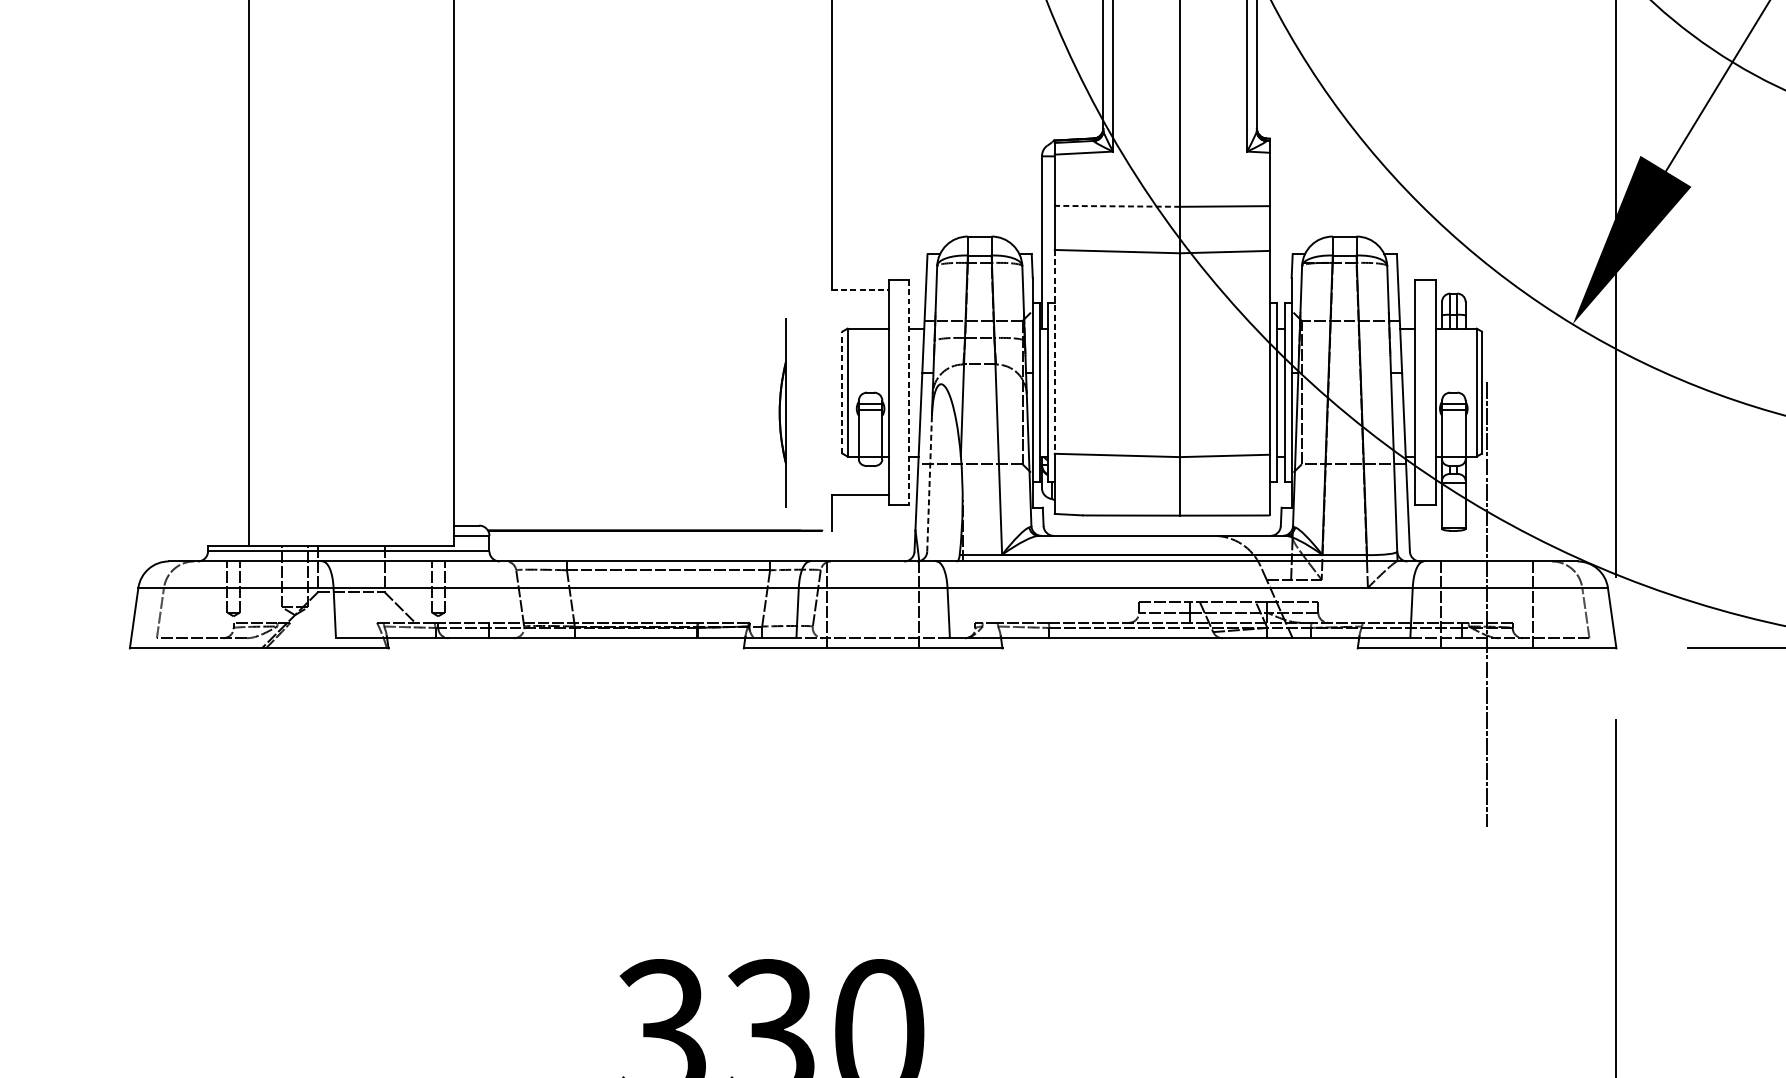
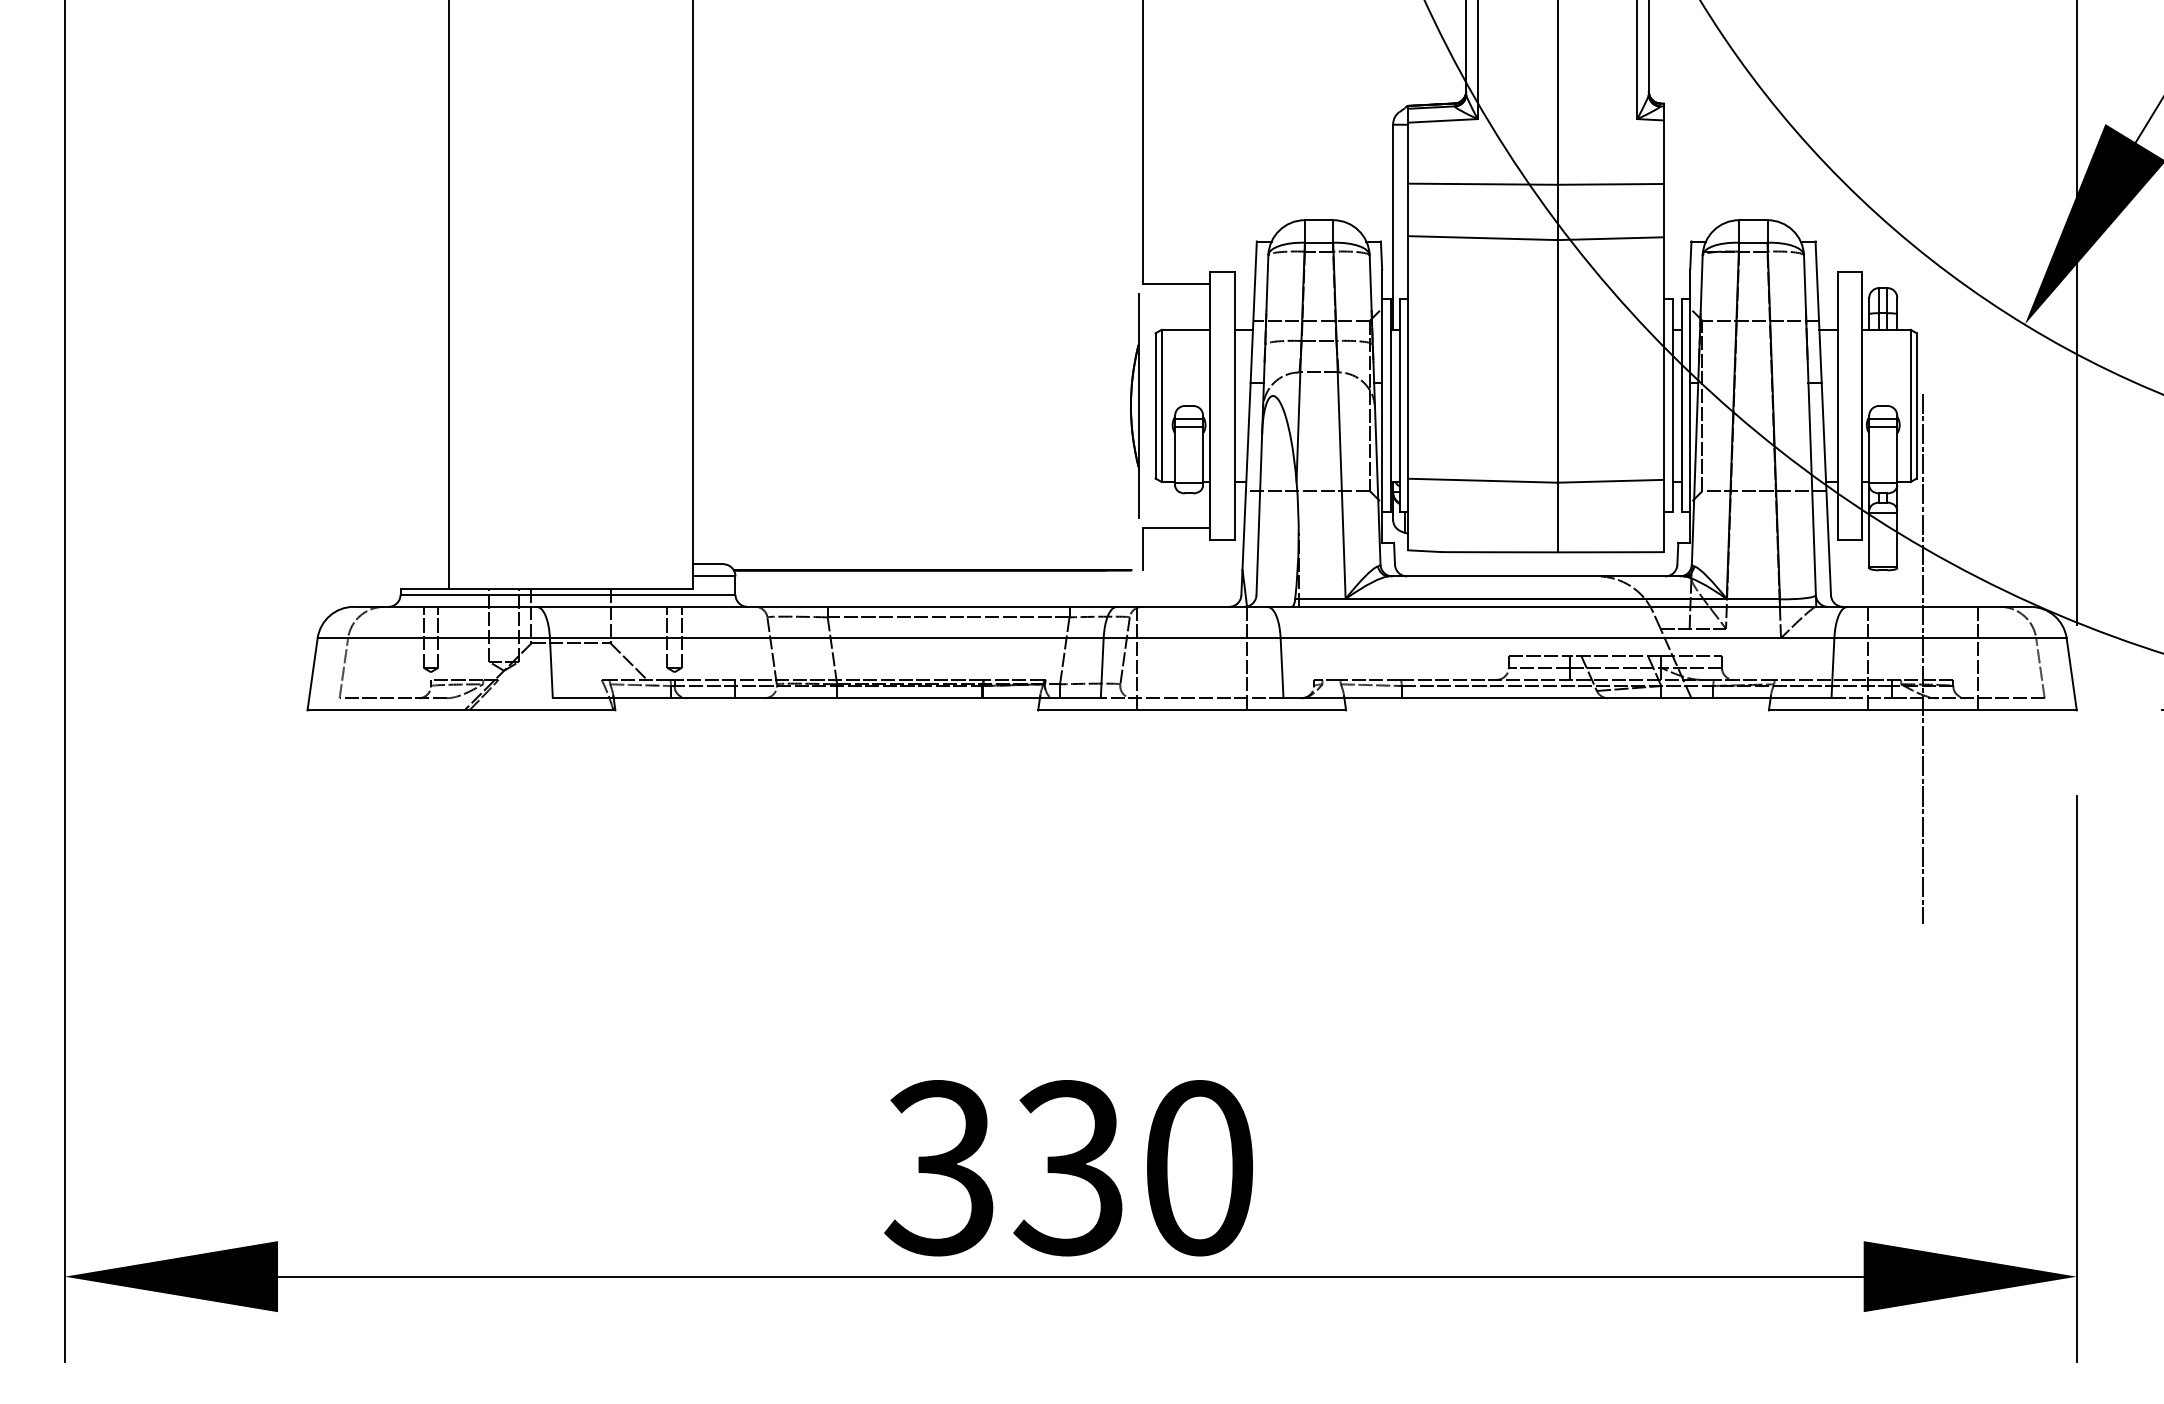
line: (1117, 206) -> (1482, 184), dashed -> solid
line: (860, 290) -> (1176, 284), dashed -> solid
line: (1054, 351) -> (1408, 357), dashed -> solid
line: (842, 392) -> (1155, 405), dashed -> solid
line: (908, 392) -> (1234, 405), dashed -> solid
part: (782, 412) -> (1134, 405), moved
line: (929, 483) -> (1259, 514), dashed -> solid

